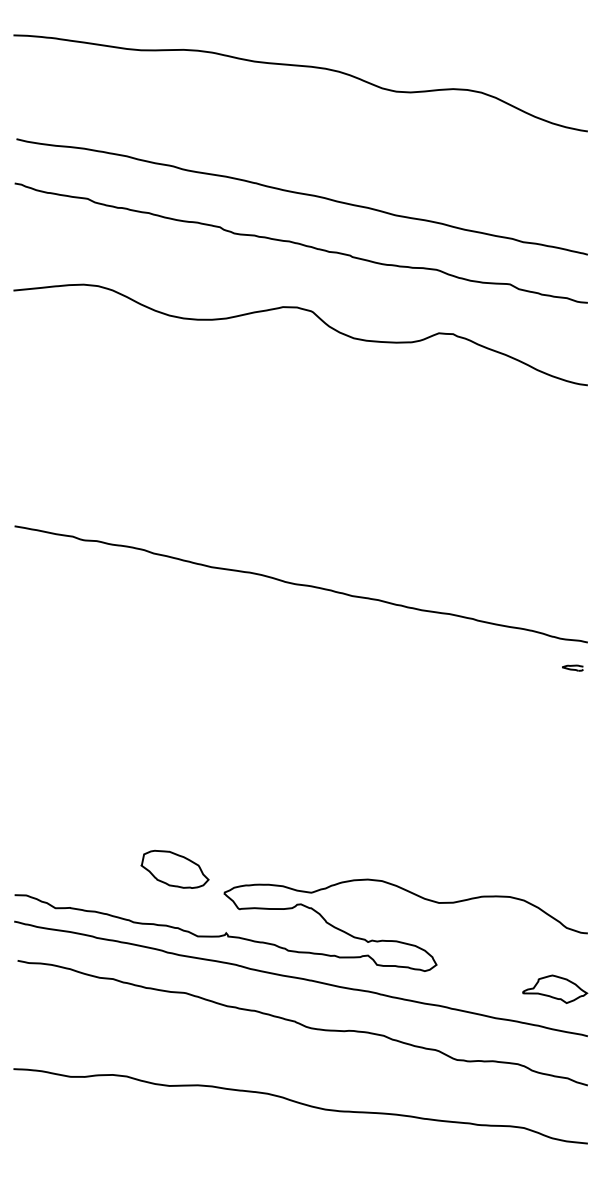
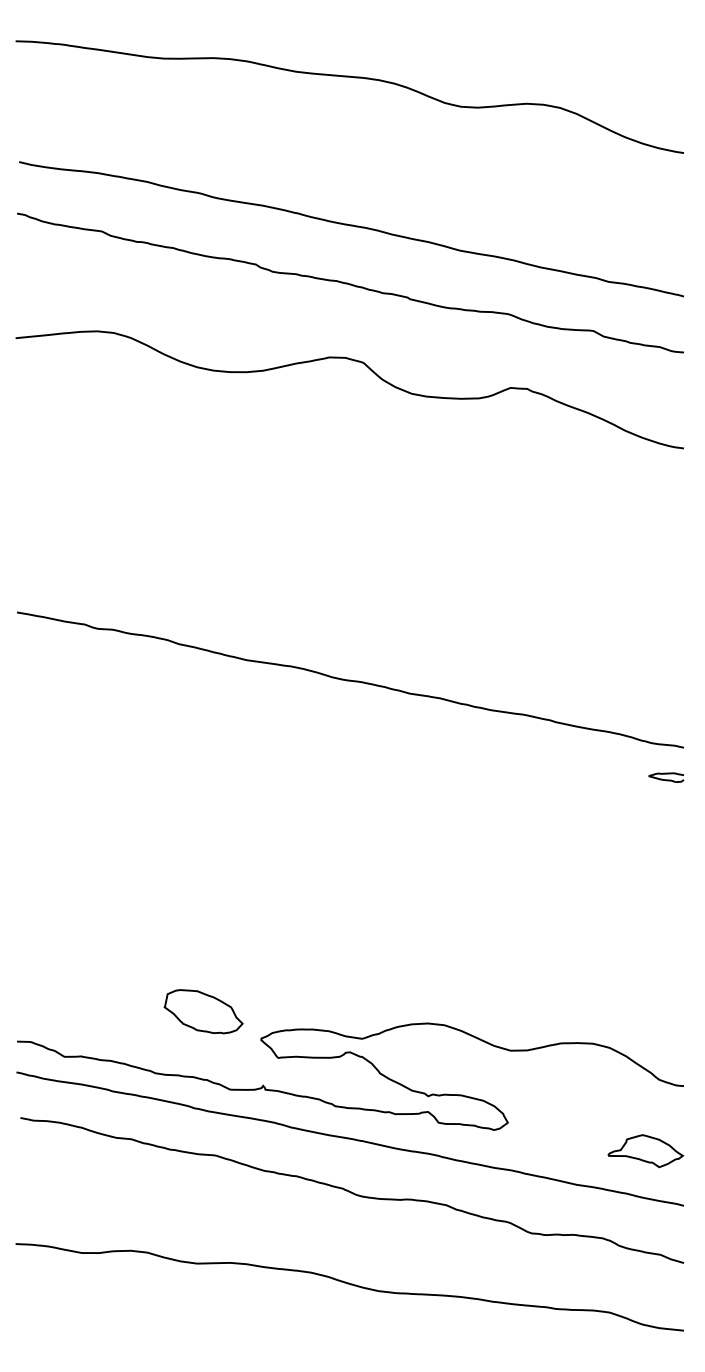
part: (572, 667) -> (666, 776), size x1.43

